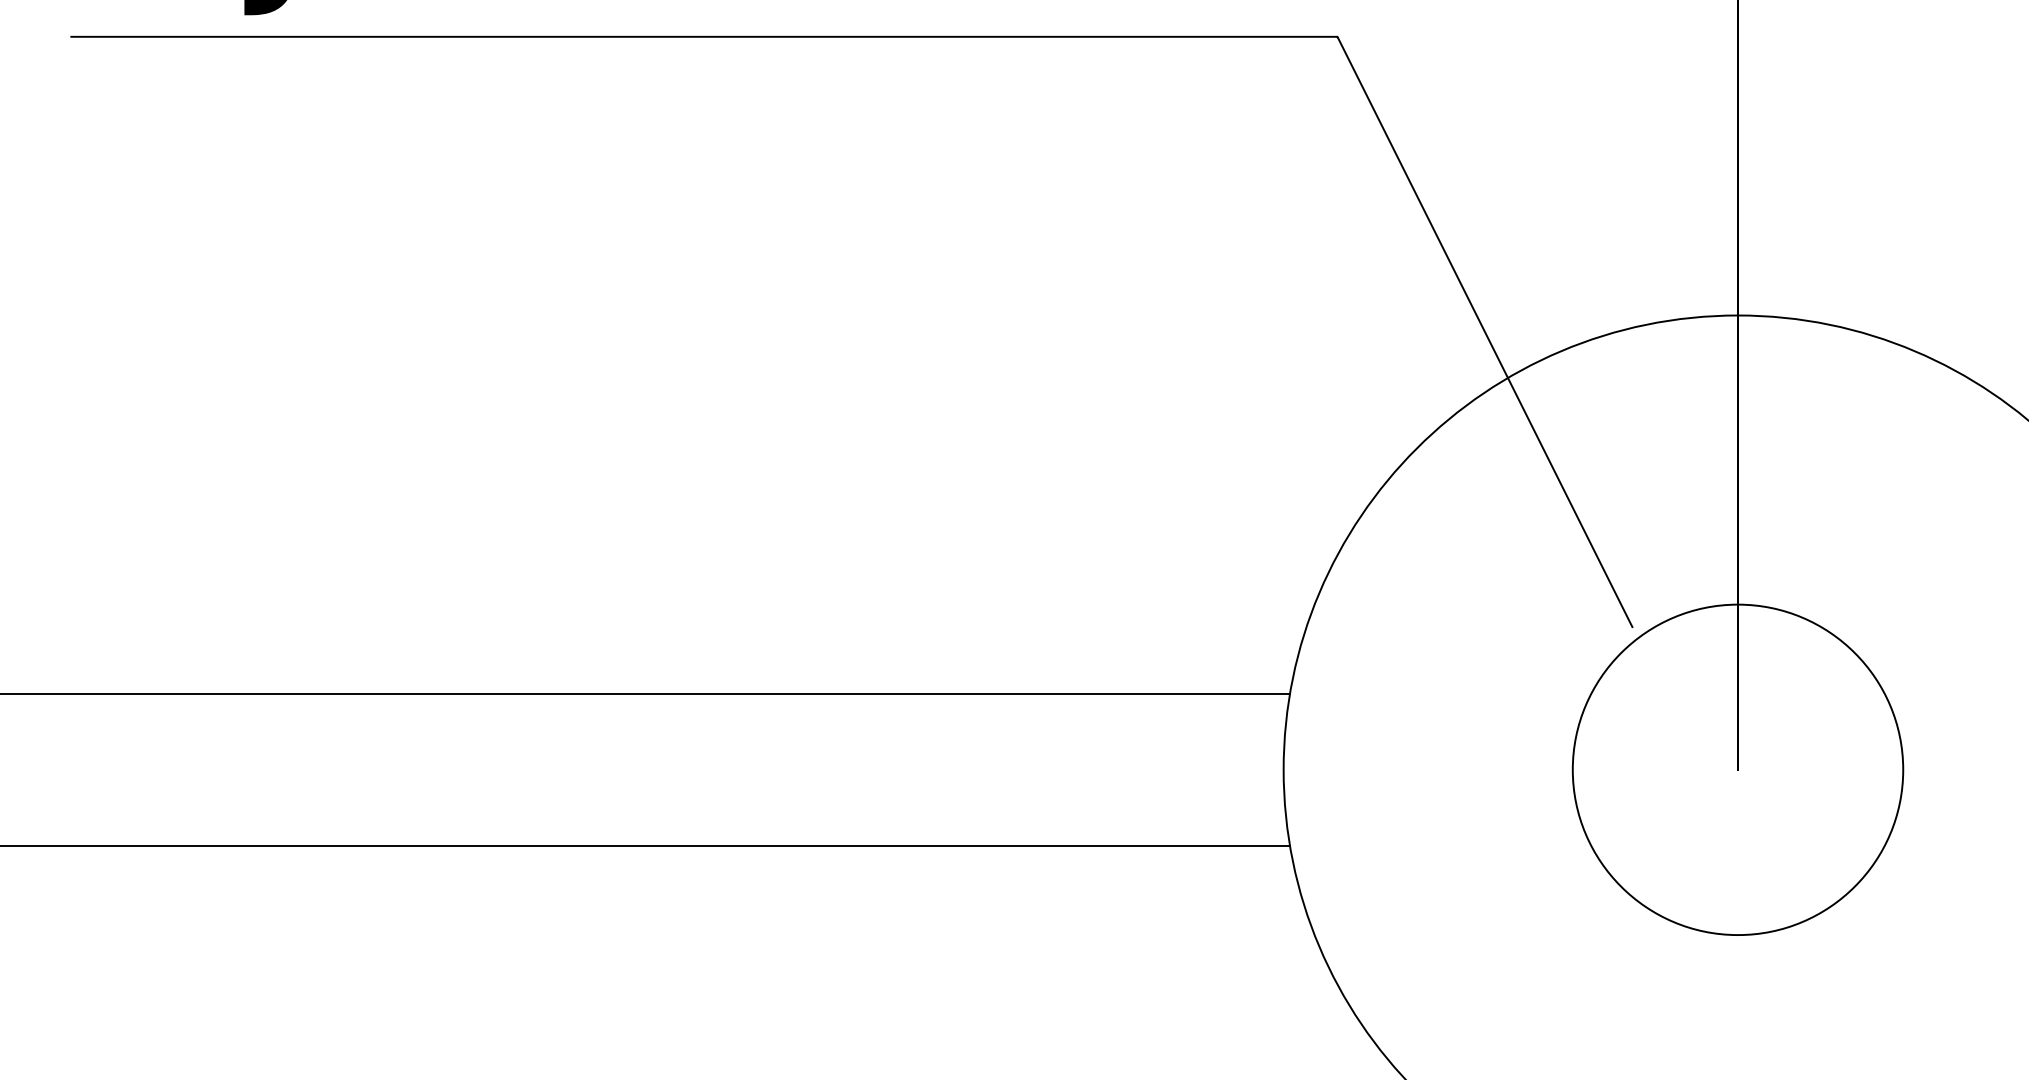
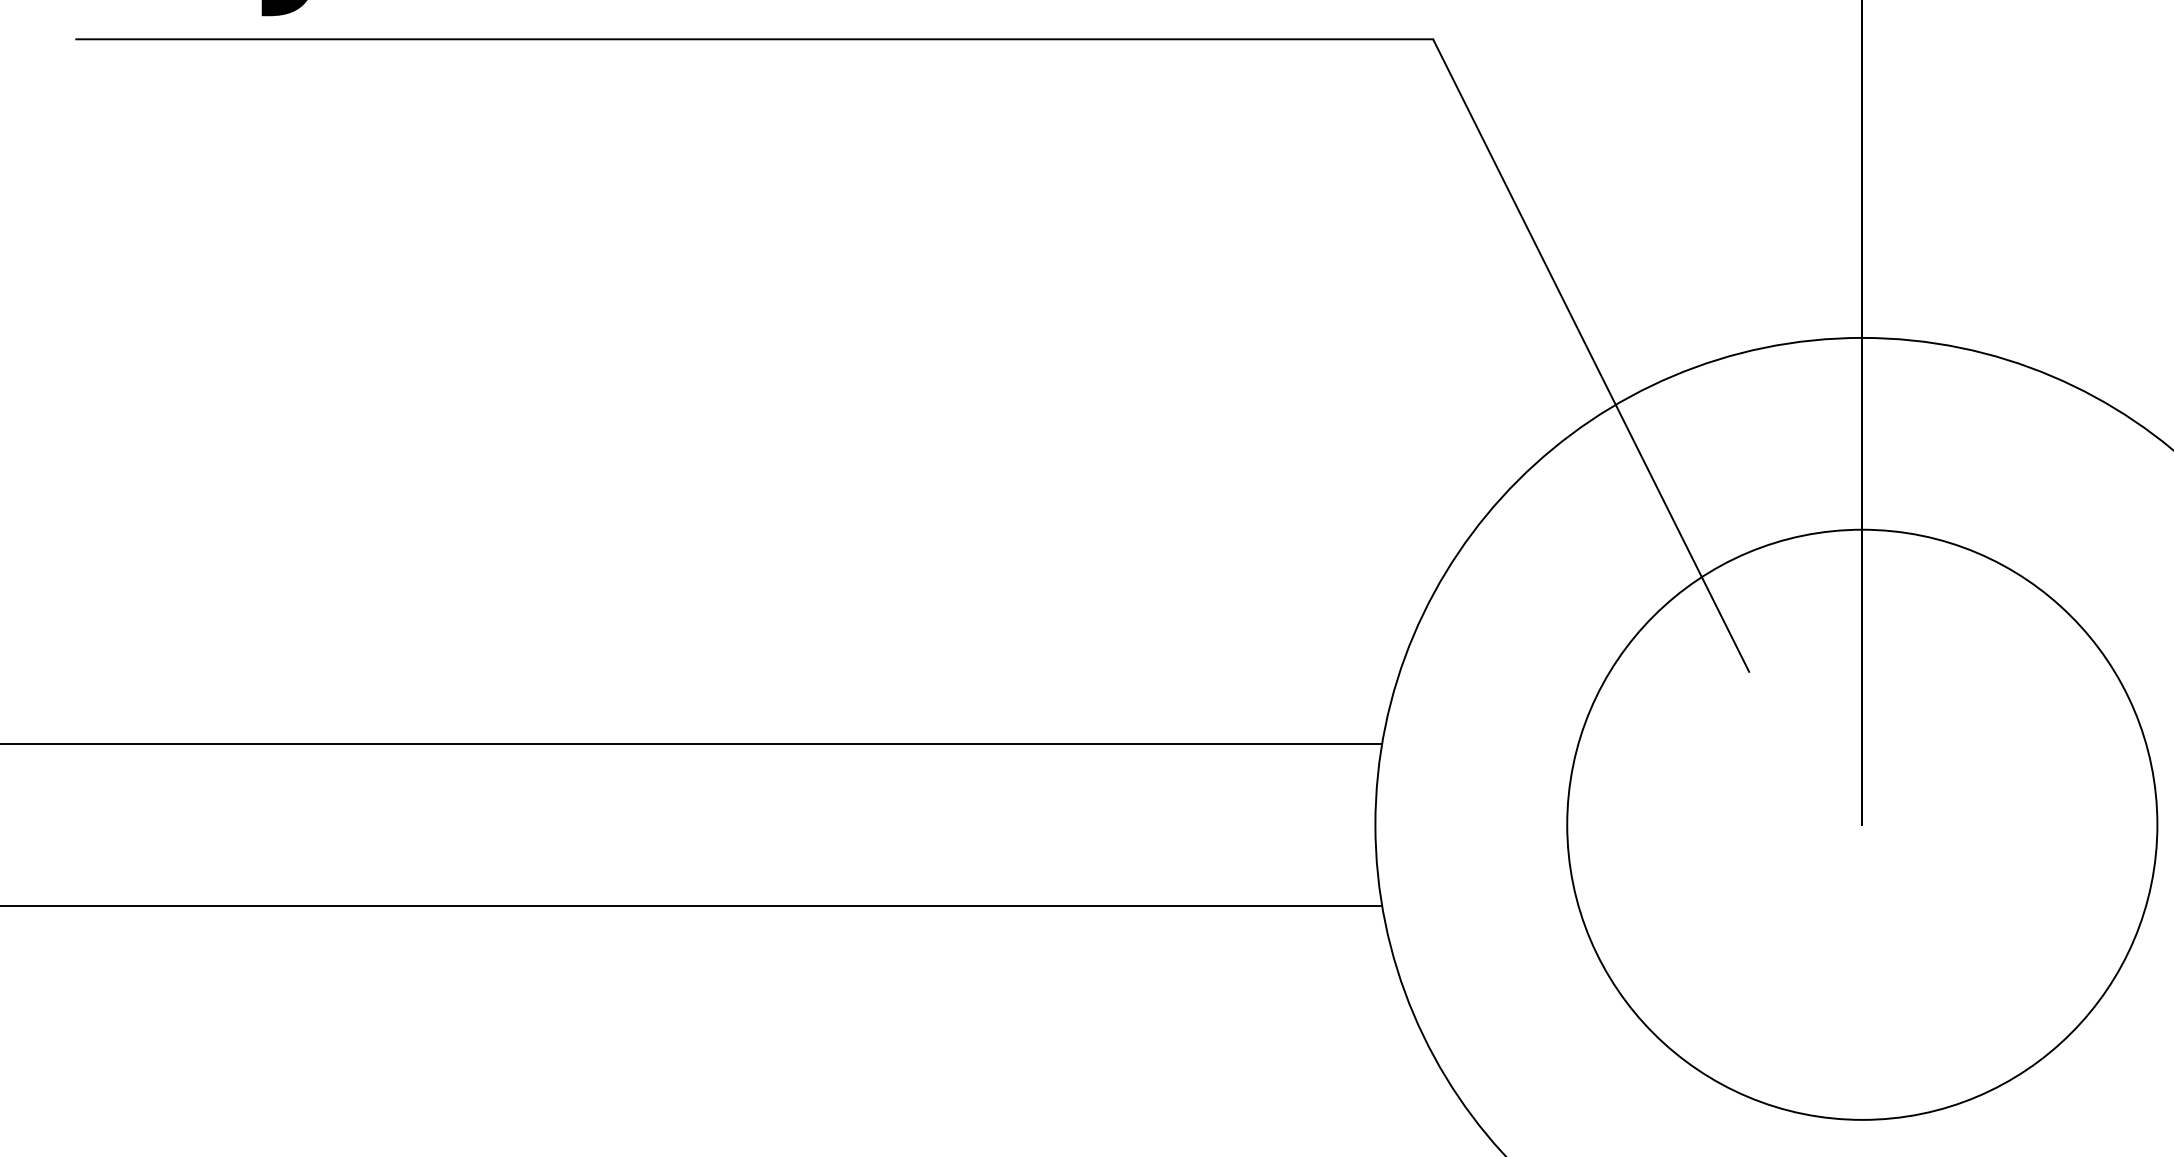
circle: (1737, 769) -> (1861, 824), size x1.67

